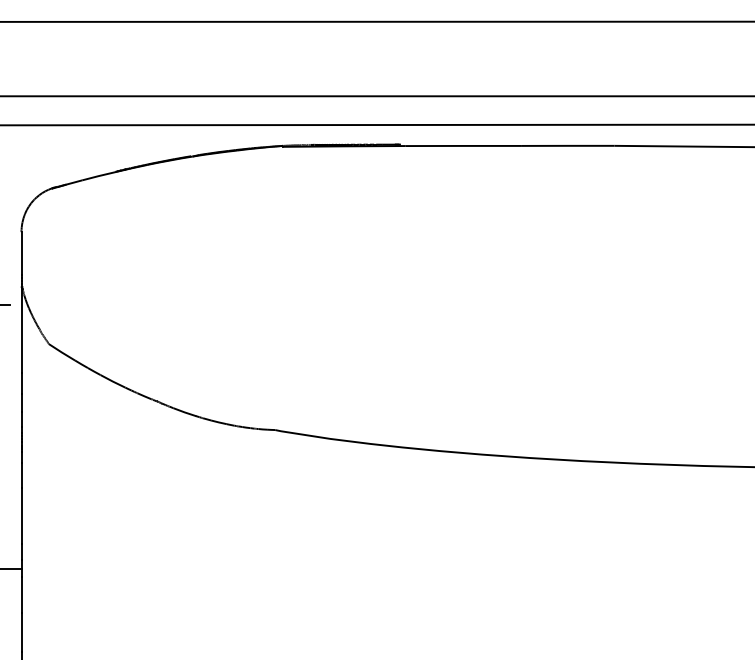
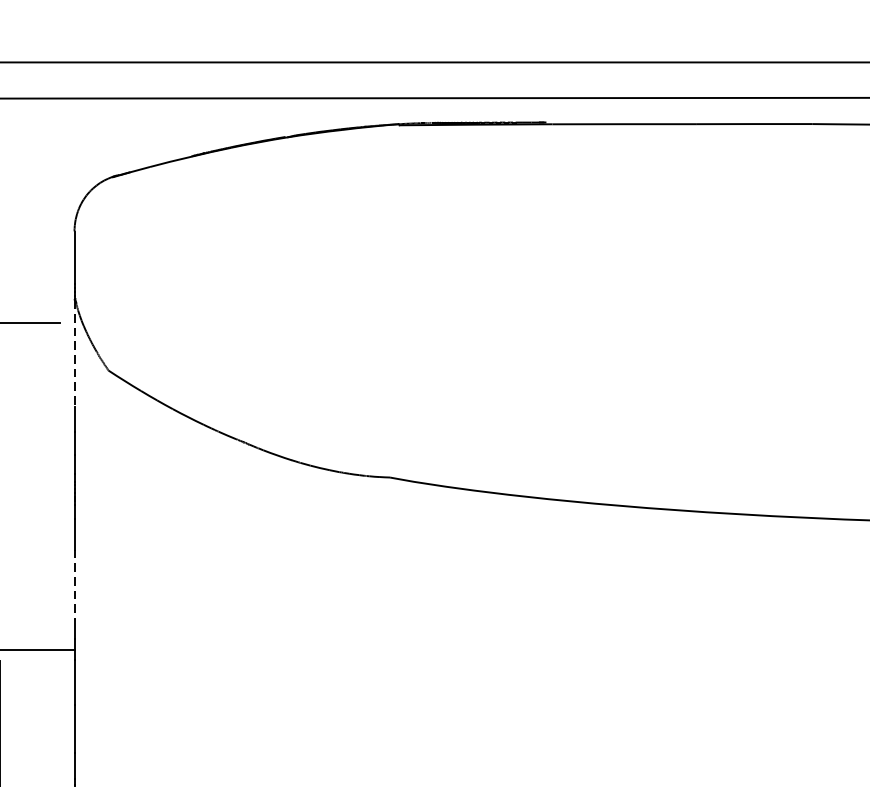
line: (21, 330) -> (74, 353), solid -> dashed
line: (21, 516) -> (74, 585), solid -> dashed

